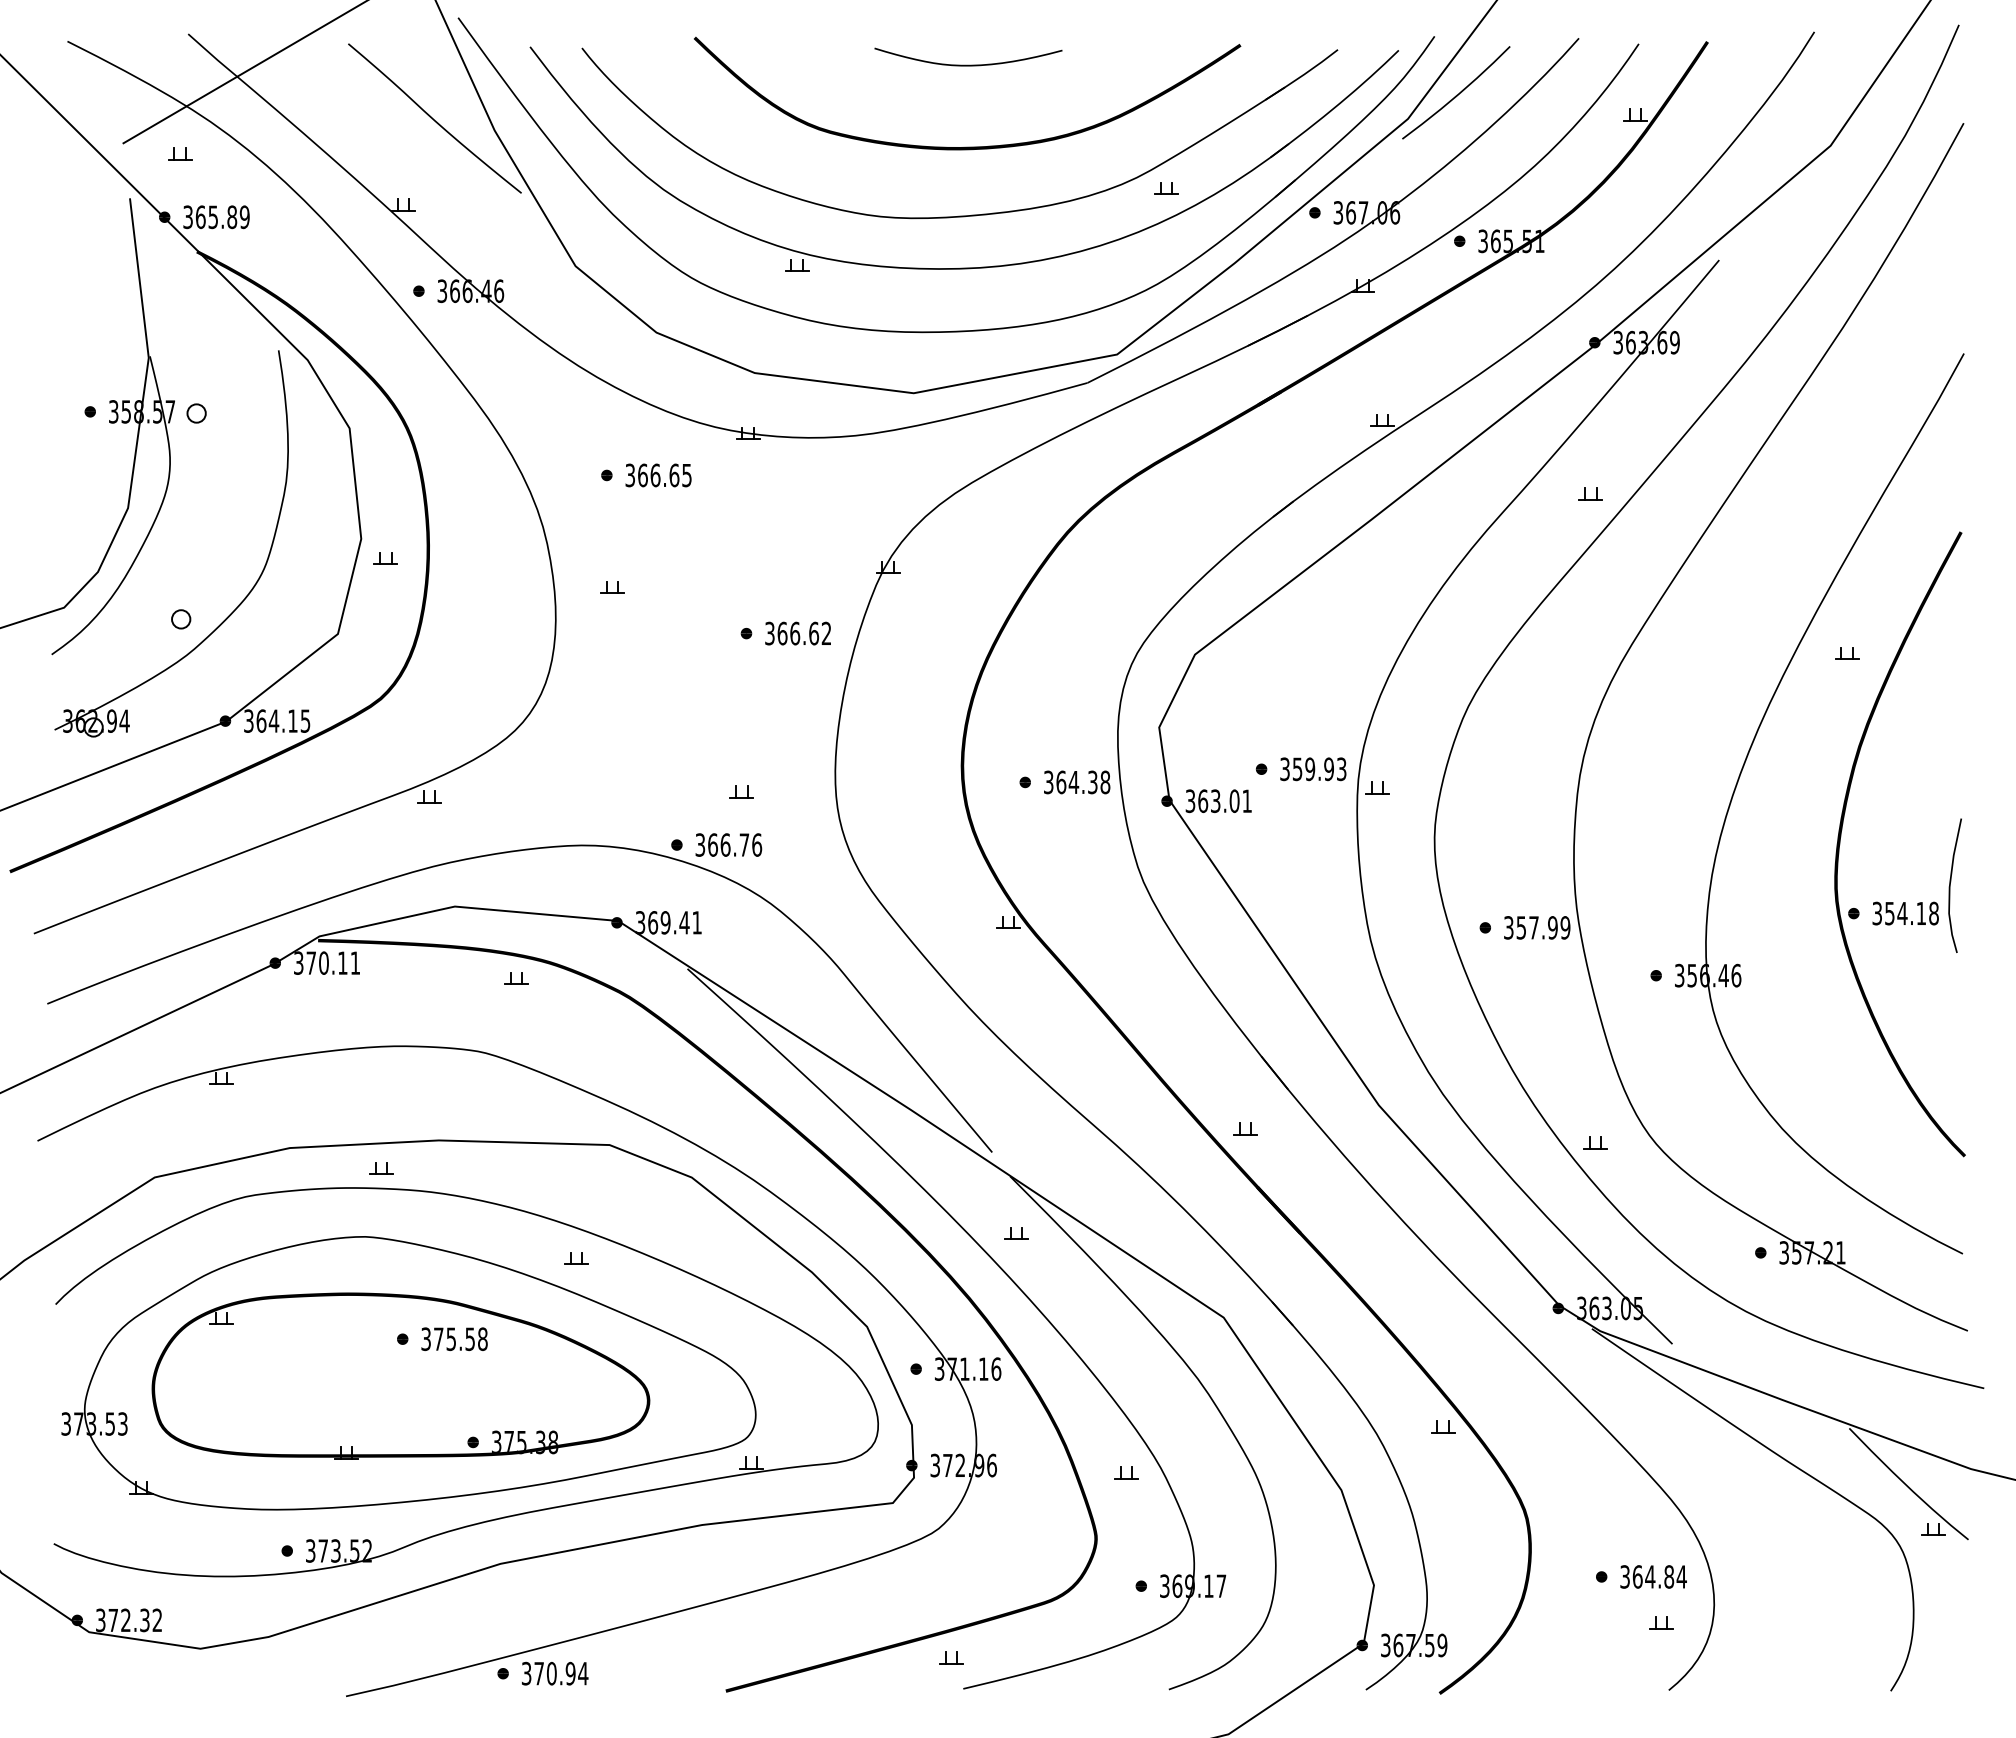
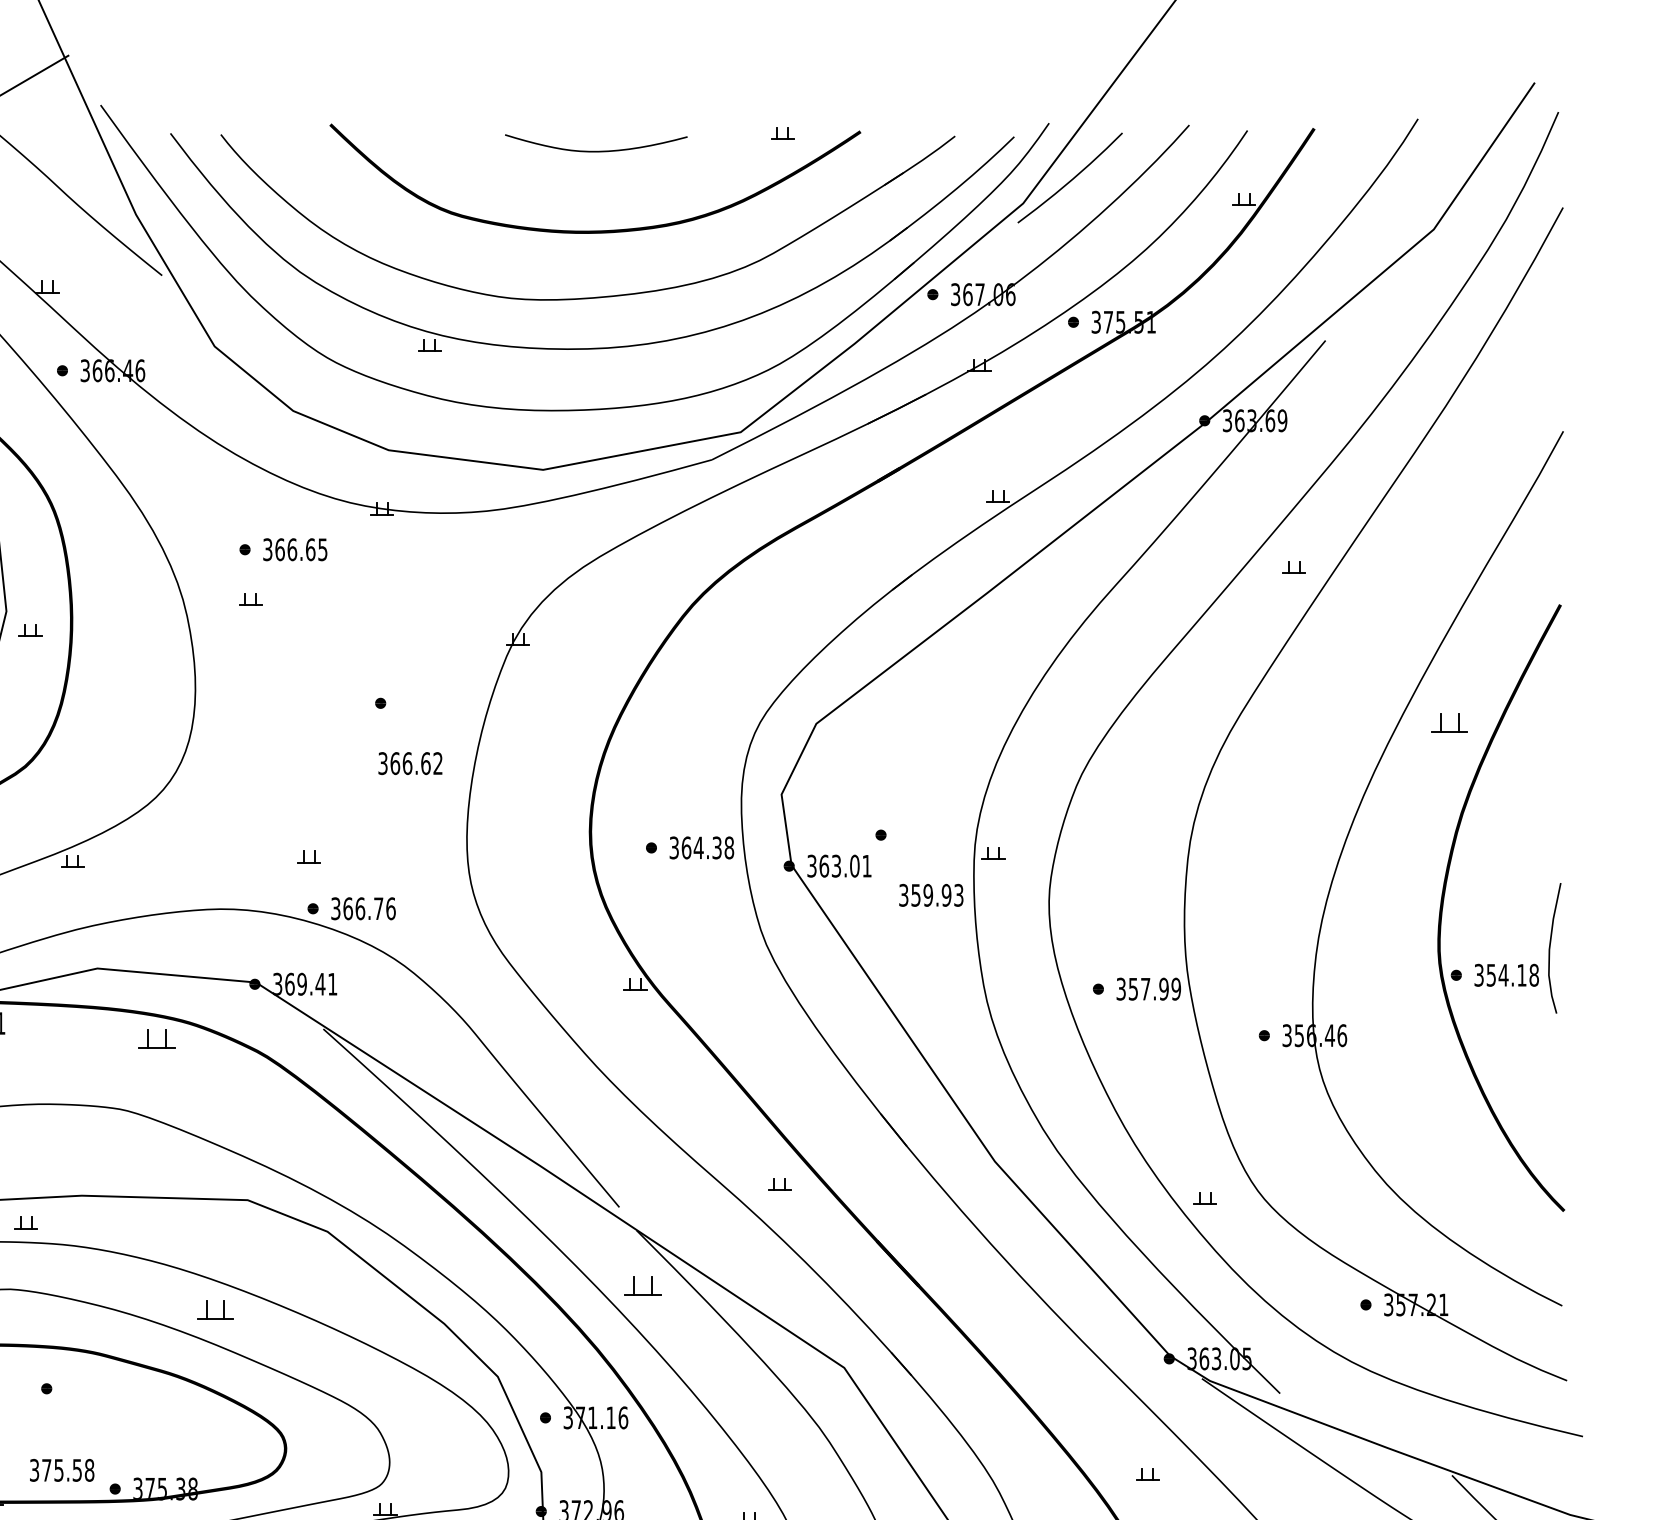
part: (1166, 188) -> (782, 133), moved
text: (1495, 241) -> (1108, 322), 365.51 -> 375.51
part: (1590, 493) -> (1293, 567), moved
part: (612, 587) -> (250, 599), moved
text: (797, 633) -> (409, 763), moved
part: (1847, 653) -> (1450, 722), size x1.6
text: (1313, 769) -> (931, 895), moved
part: (741, 791) -> (308, 856), moved
part: (516, 978) -> (157, 1038), size x1.6
part: (1245, 1128) -> (779, 1184), moved
part: (1016, 1233) -> (642, 1286), size x1.6
part: (576, 1258) -> (215, 1310), size x1.6
text: (454, 1339) -> (62, 1470), moved
part: (1443, 1426) -> (1148, 1473), moved

